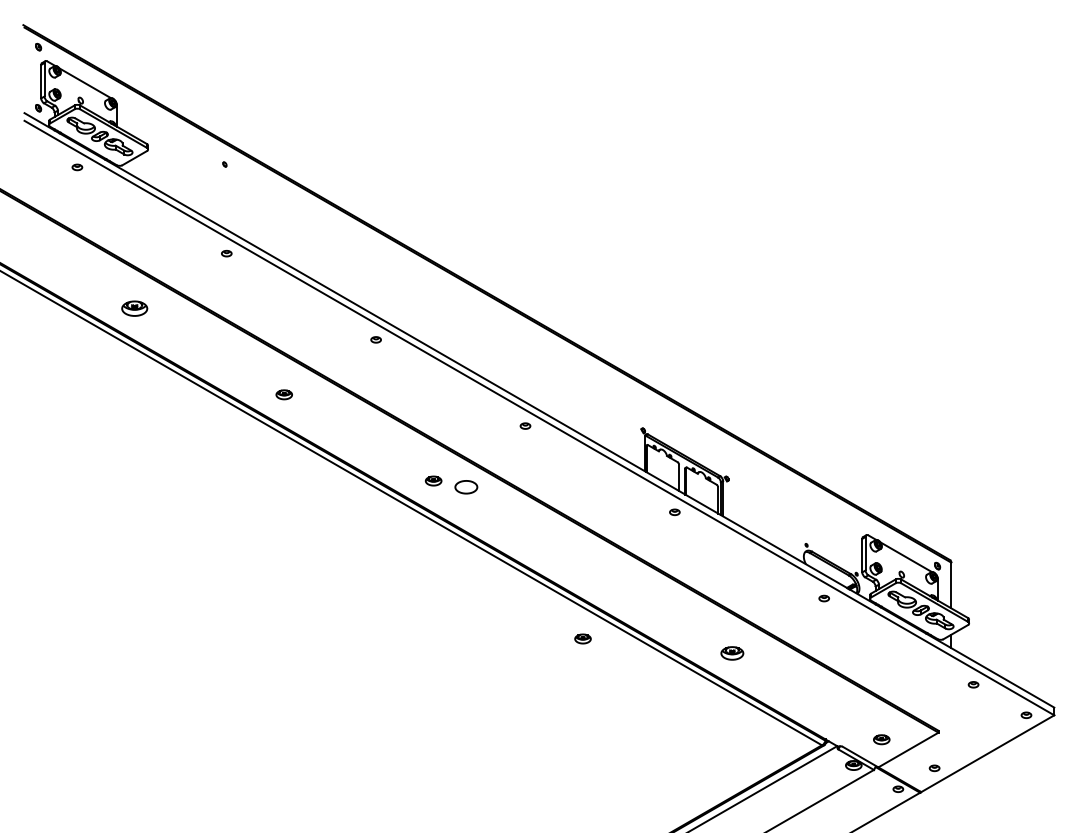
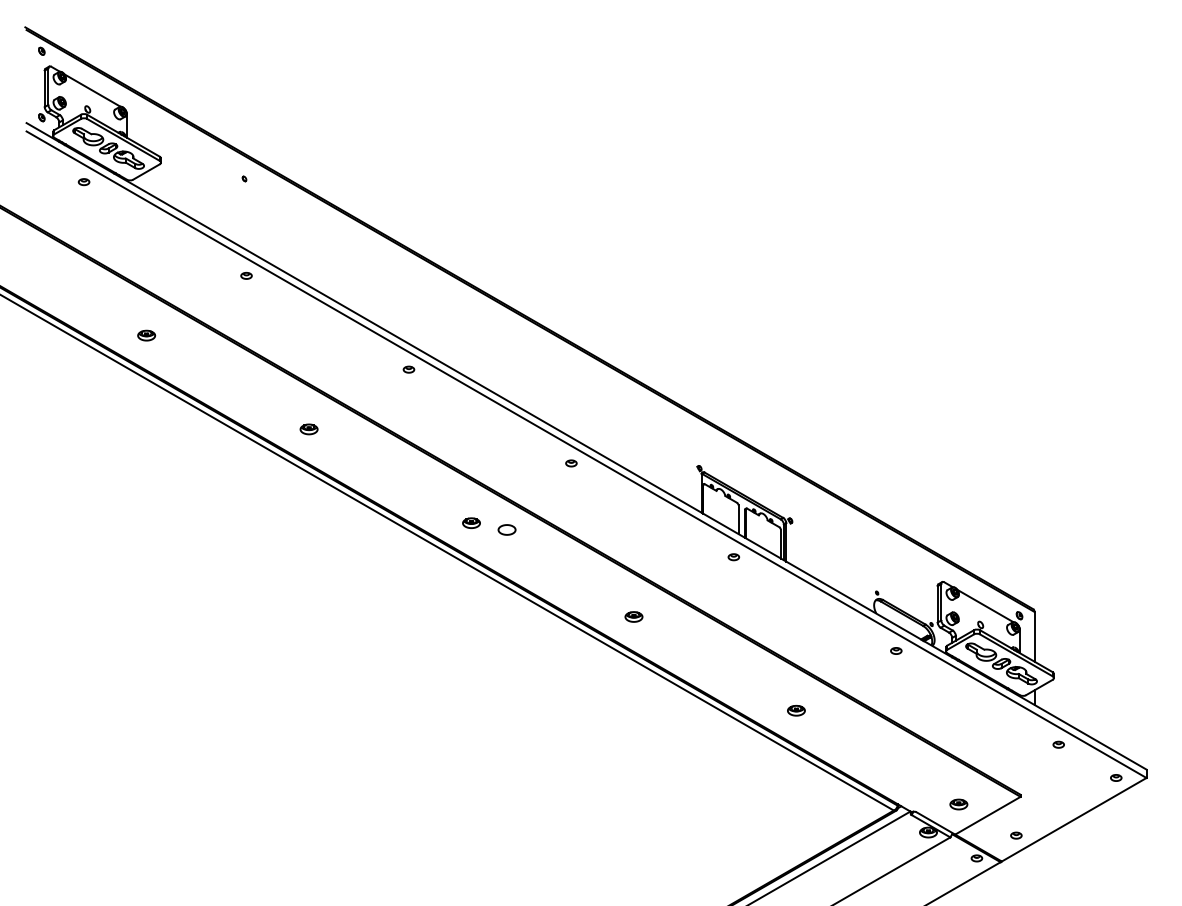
part: (134, 308) -> (146, 335), size x0.62
part: (465, 486) -> (506, 529), size x0.71
part: (582, 638) -> (633, 616), moved
part: (732, 653) -> (796, 710), size x0.71

